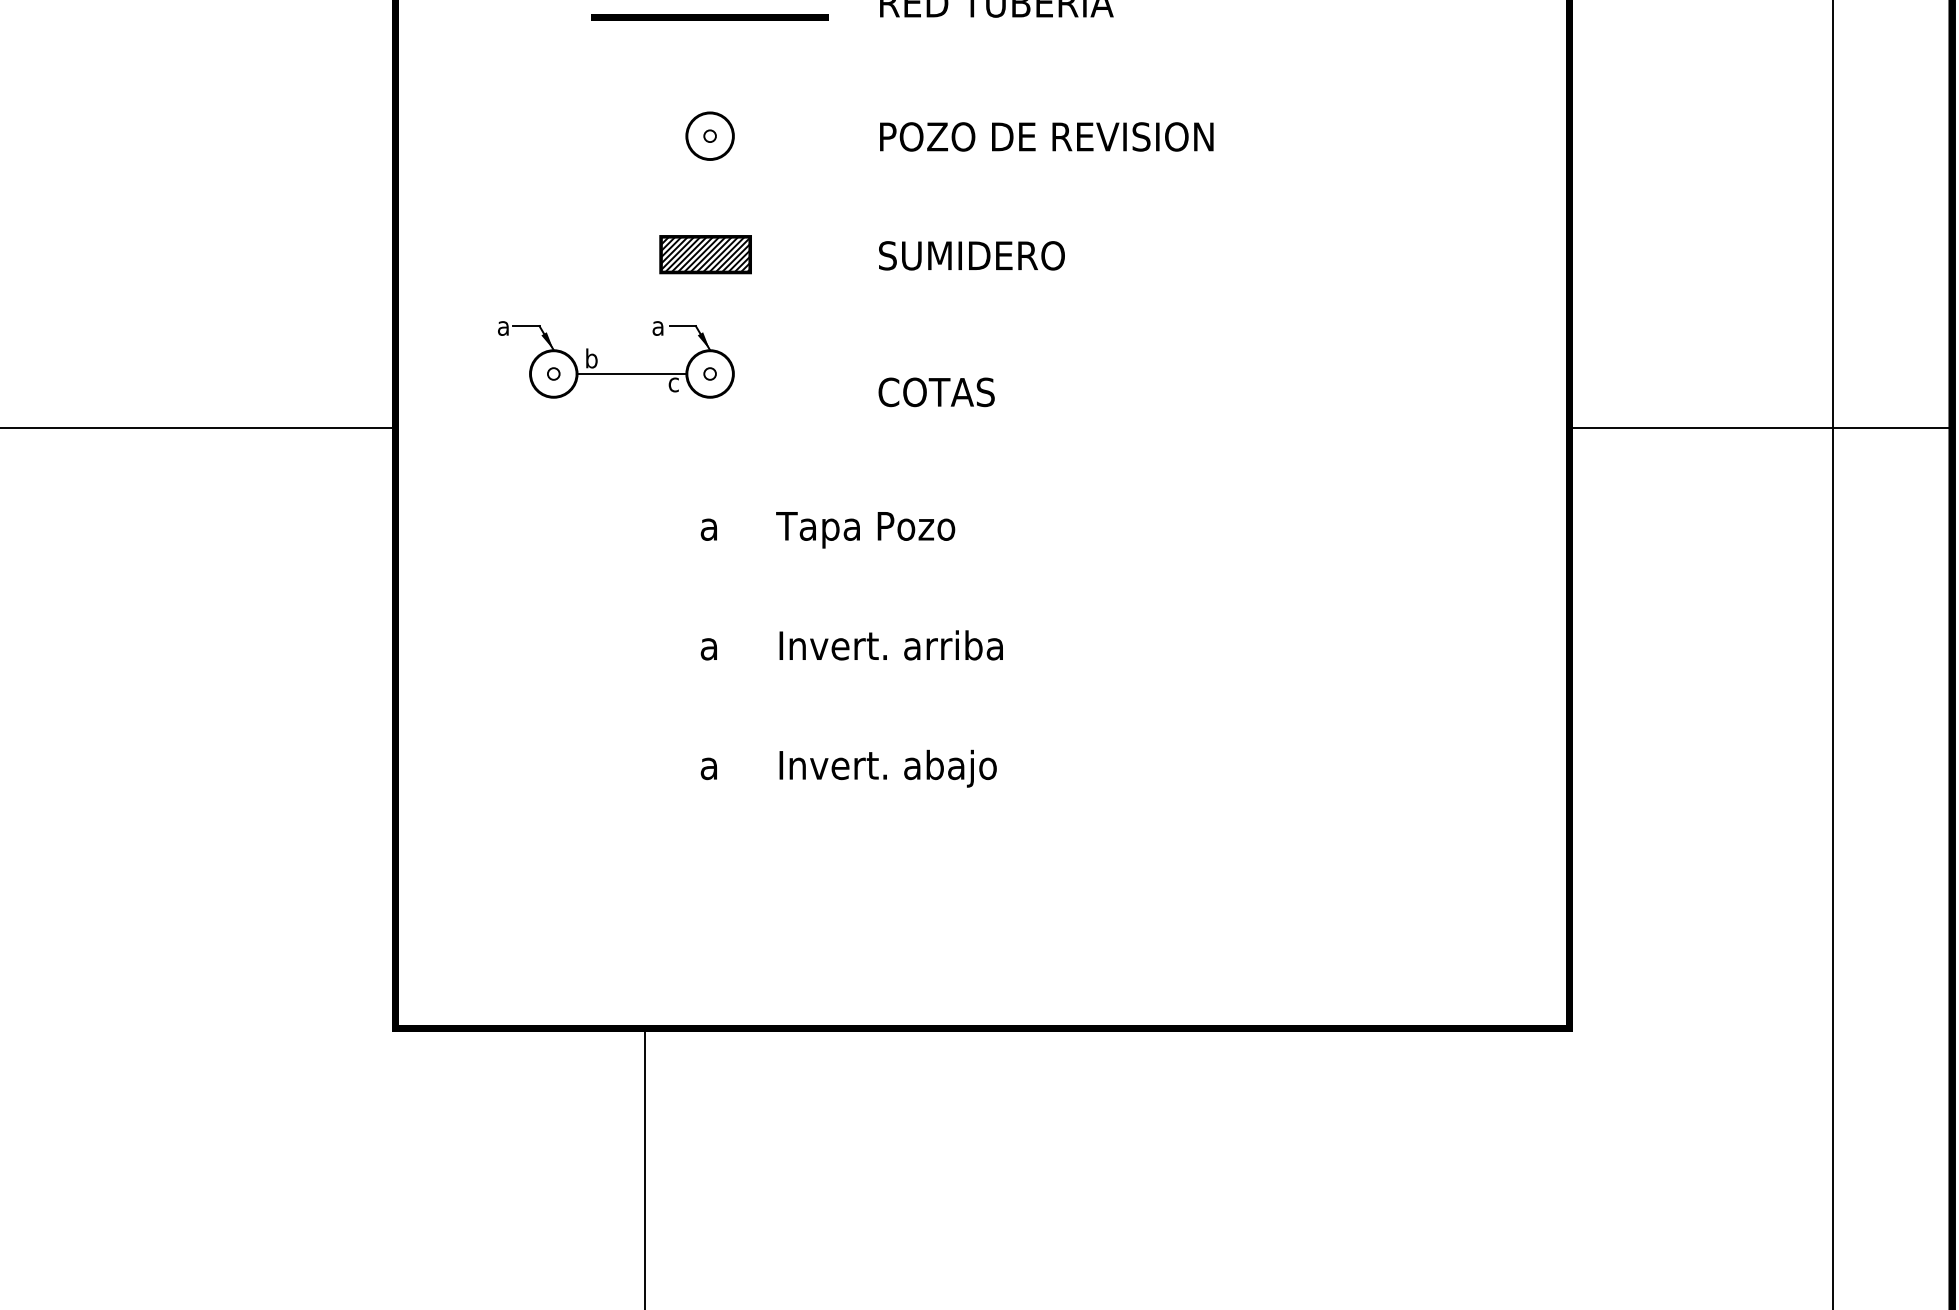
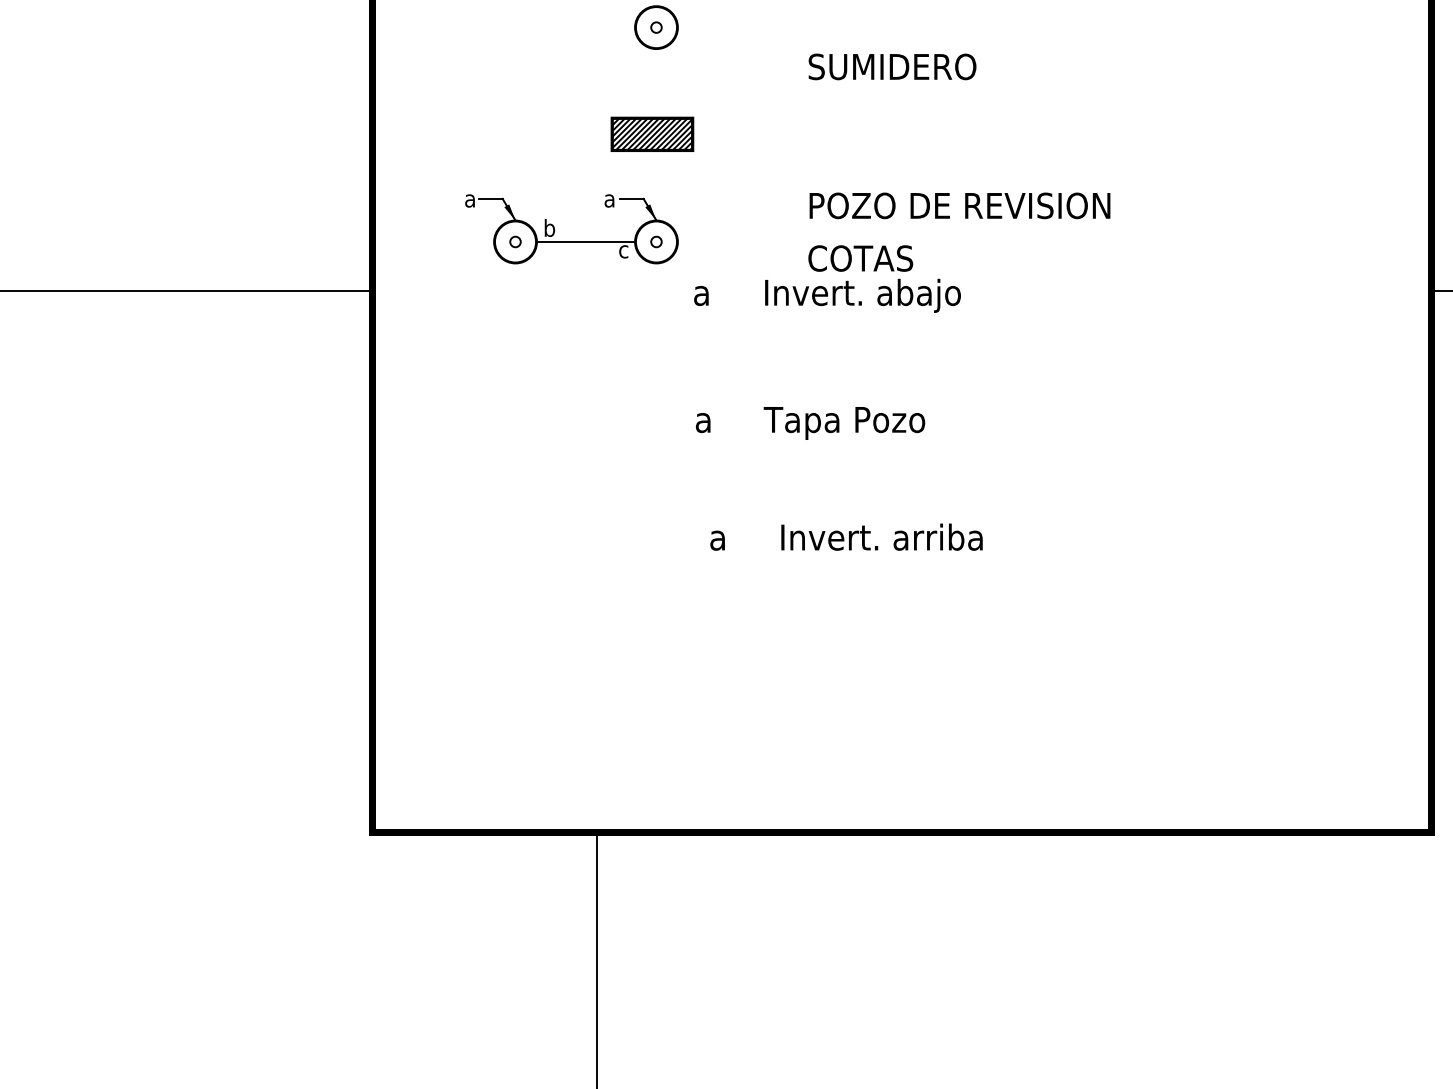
text: (1046, 136) -> (959, 205), moved
text: (971, 255) -> (892, 66), moved
text: (827, 530) -> (810, 423), moved
text: (851, 645) -> (846, 537), moved
text: (848, 768) -> (827, 295), moved

